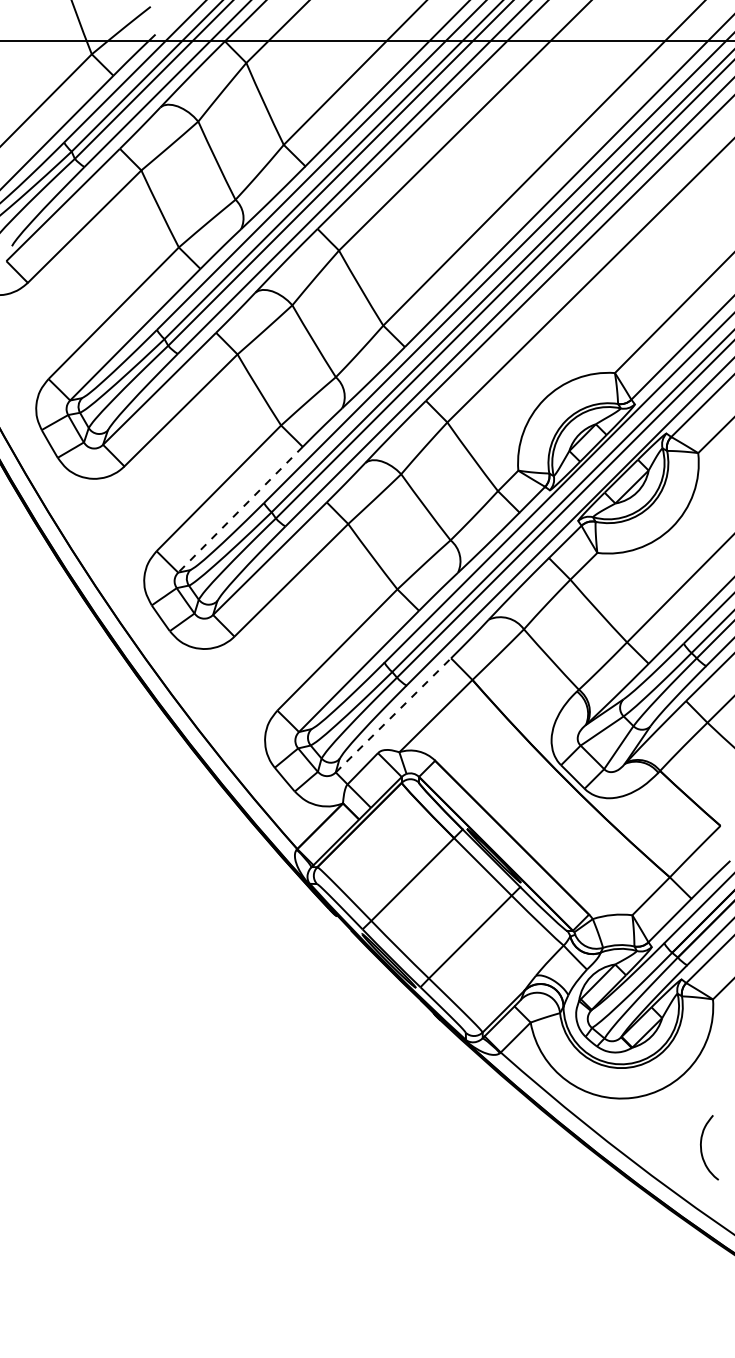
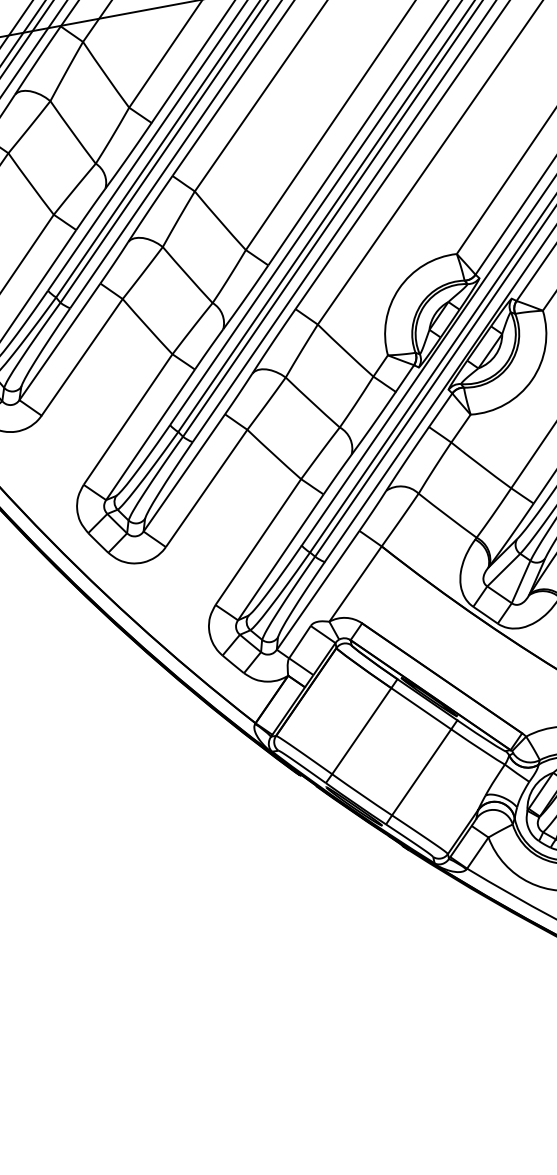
line: (240, 509) -> (150, 434), dashed -> solid
line: (393, 715) -> (318, 590), dashed -> solid

